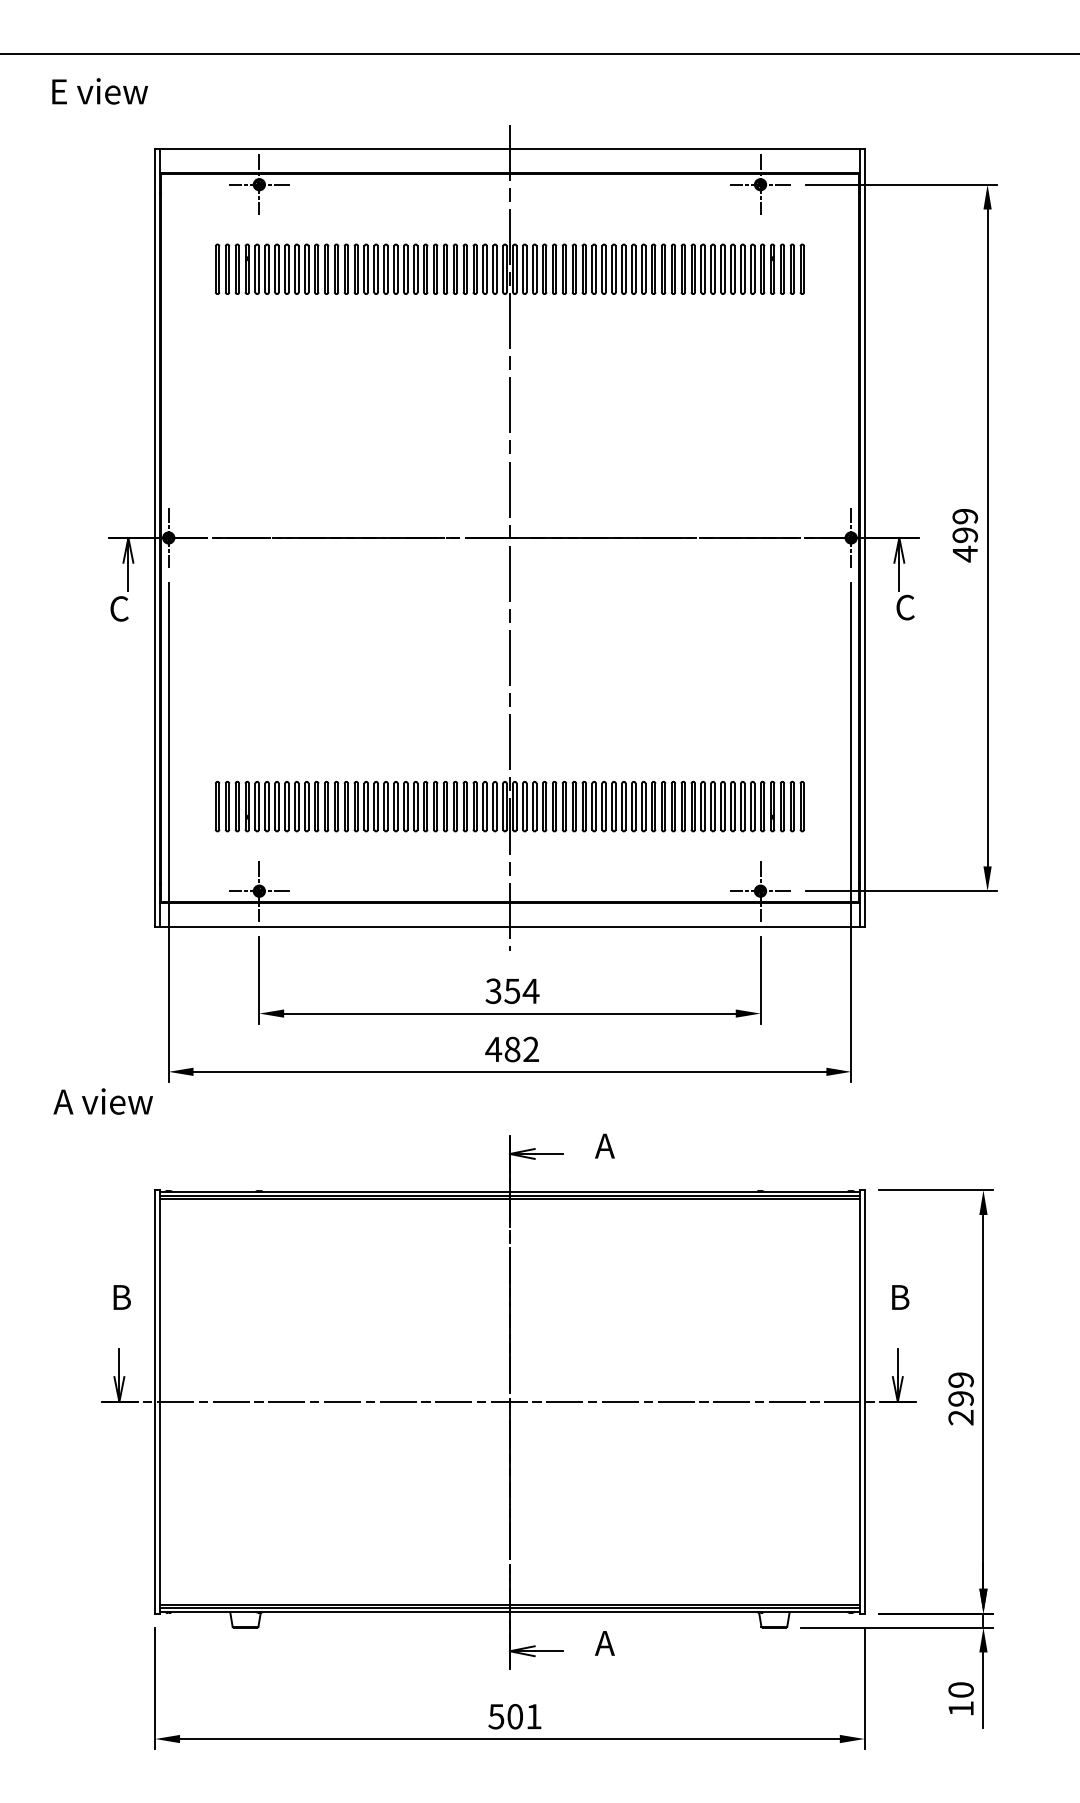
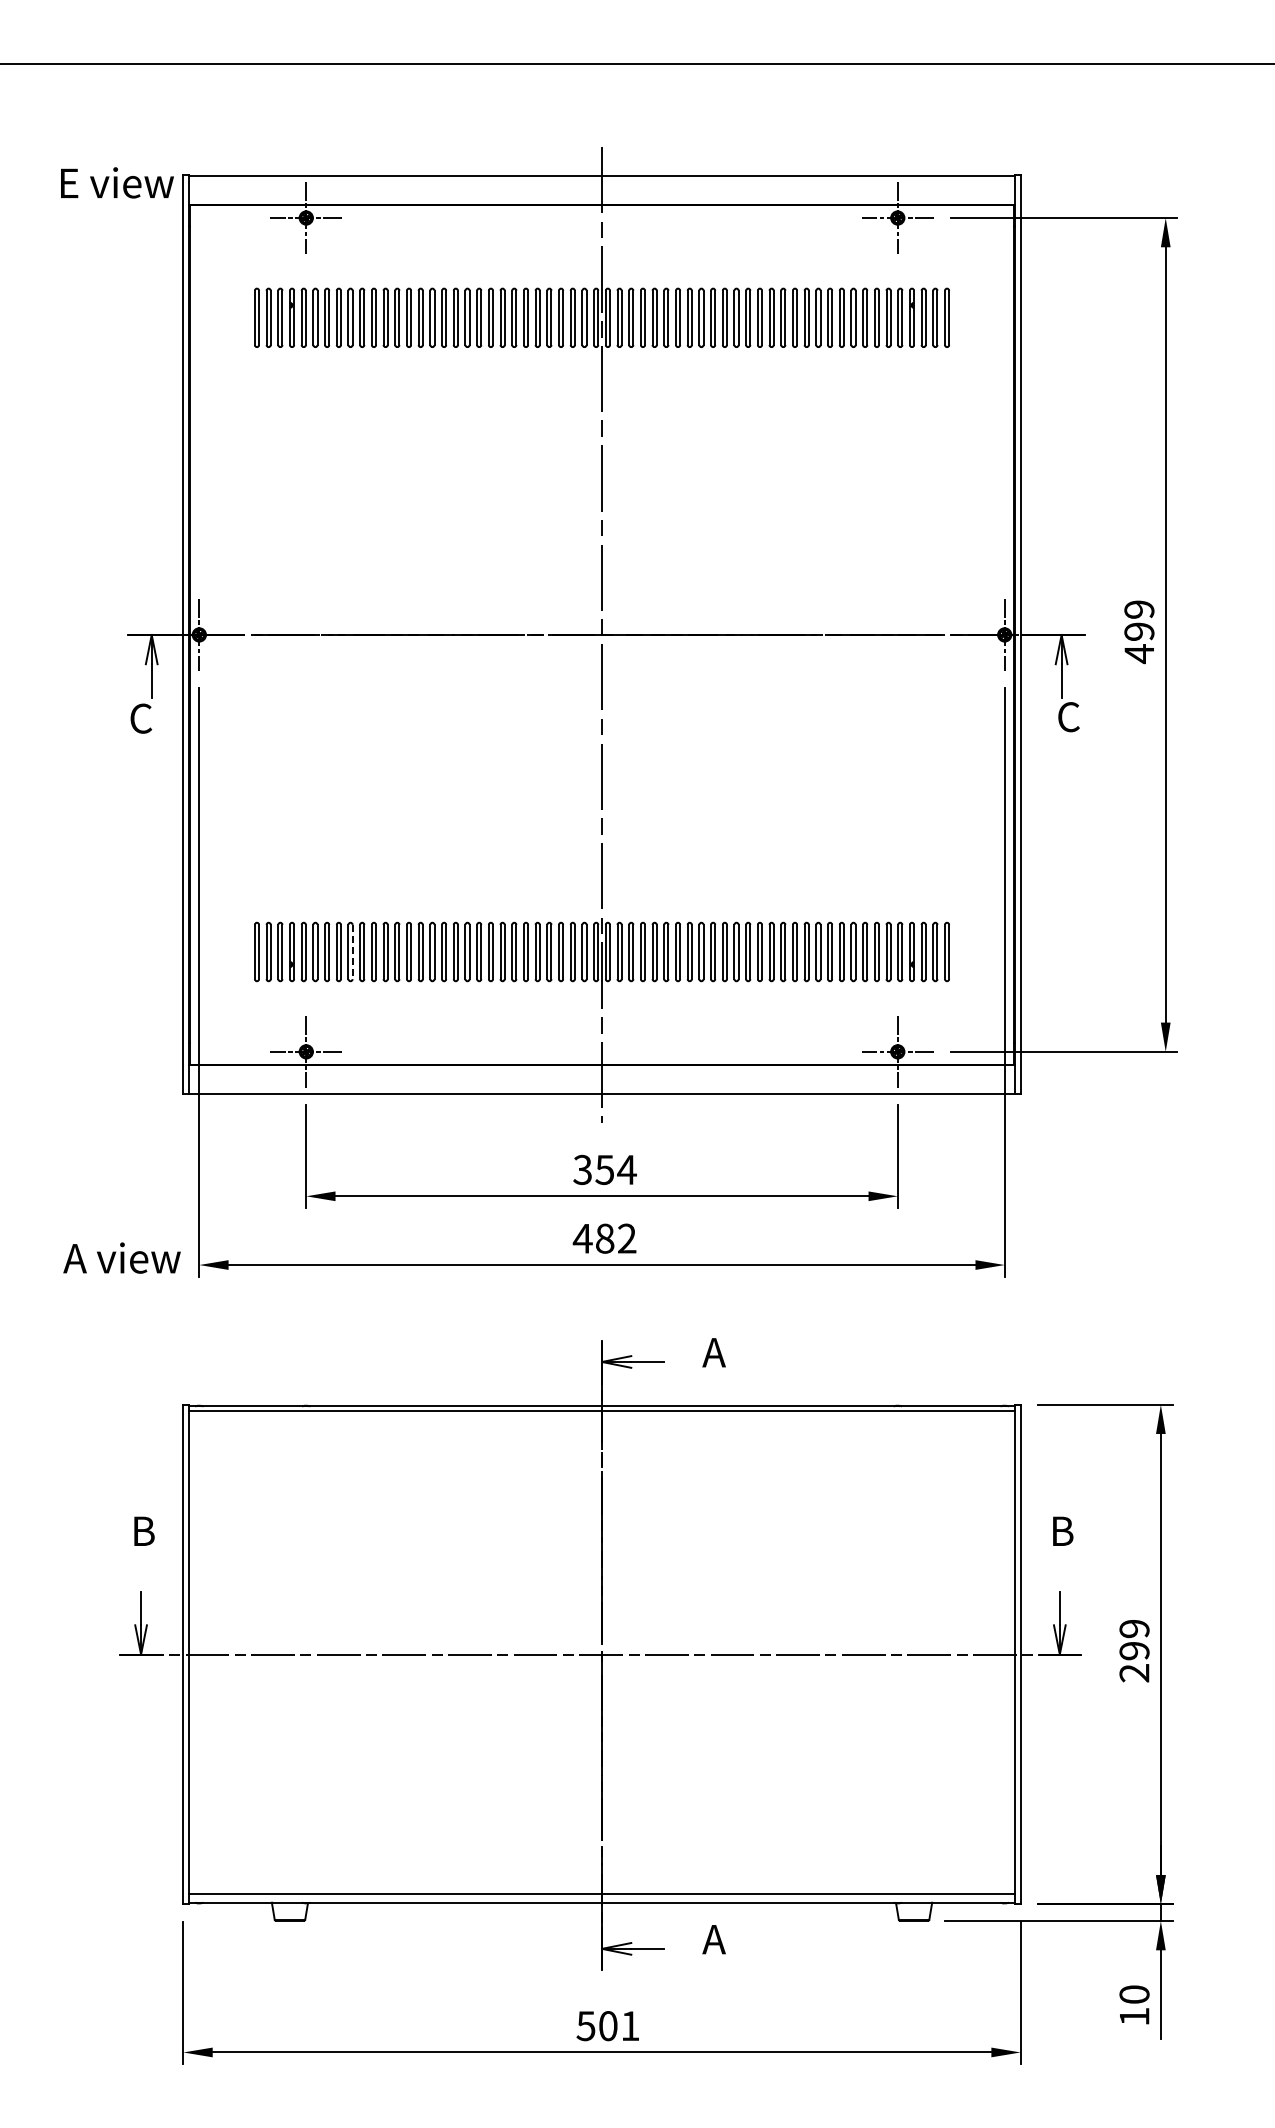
text: (100, 91) -> (117, 182), moved
line: (298, 807) -> (352, 952), solid -> dashed
text: (102, 1101) -> (121, 1257), moved
line: (509, 1198) -> (601, 1414), removed
line: (509, 1607) -> (601, 1897), removed

